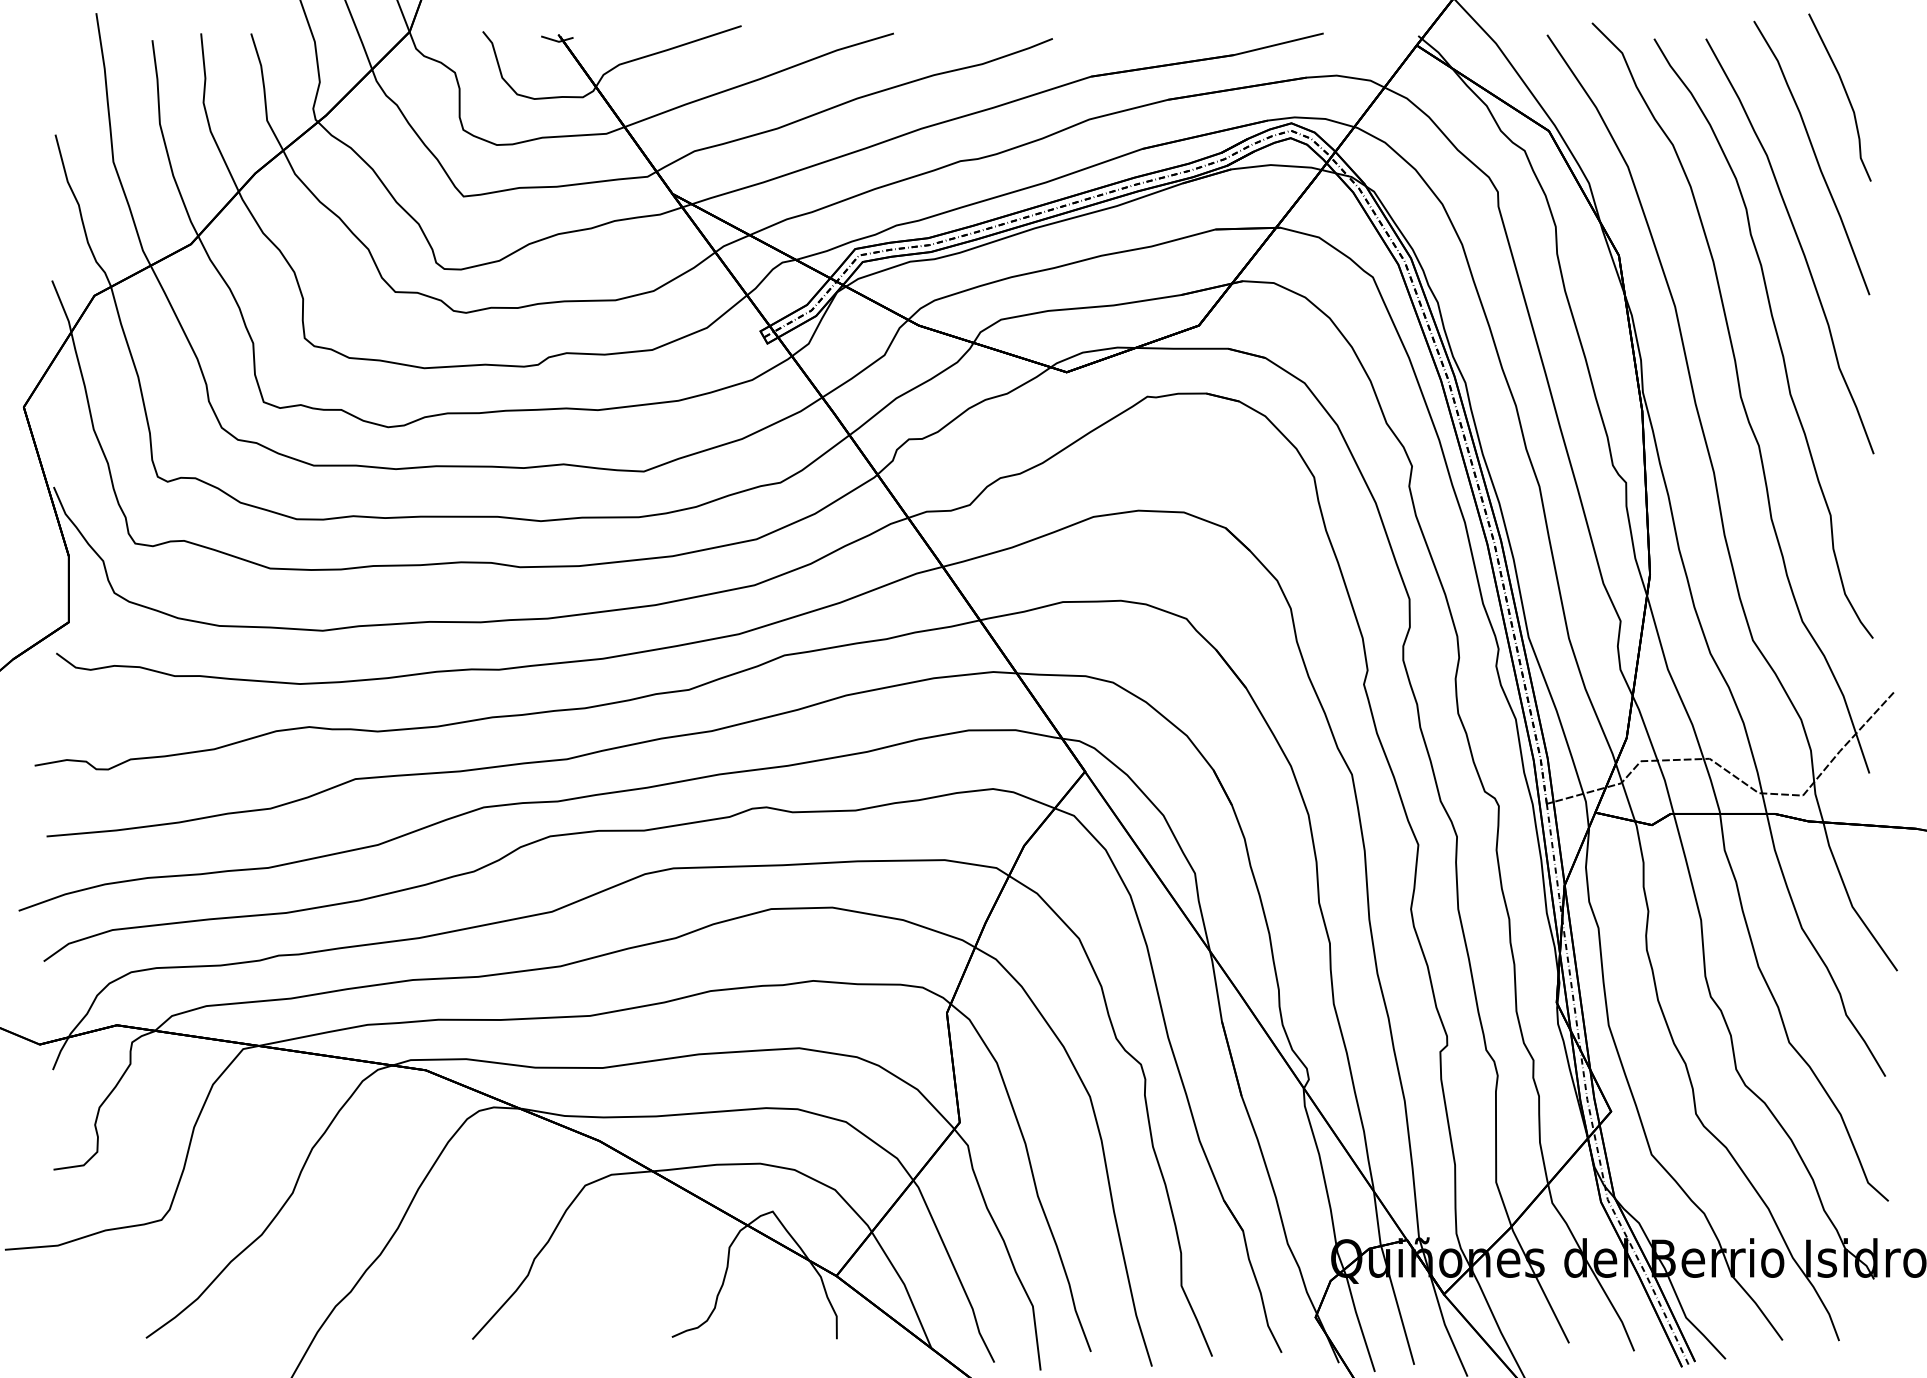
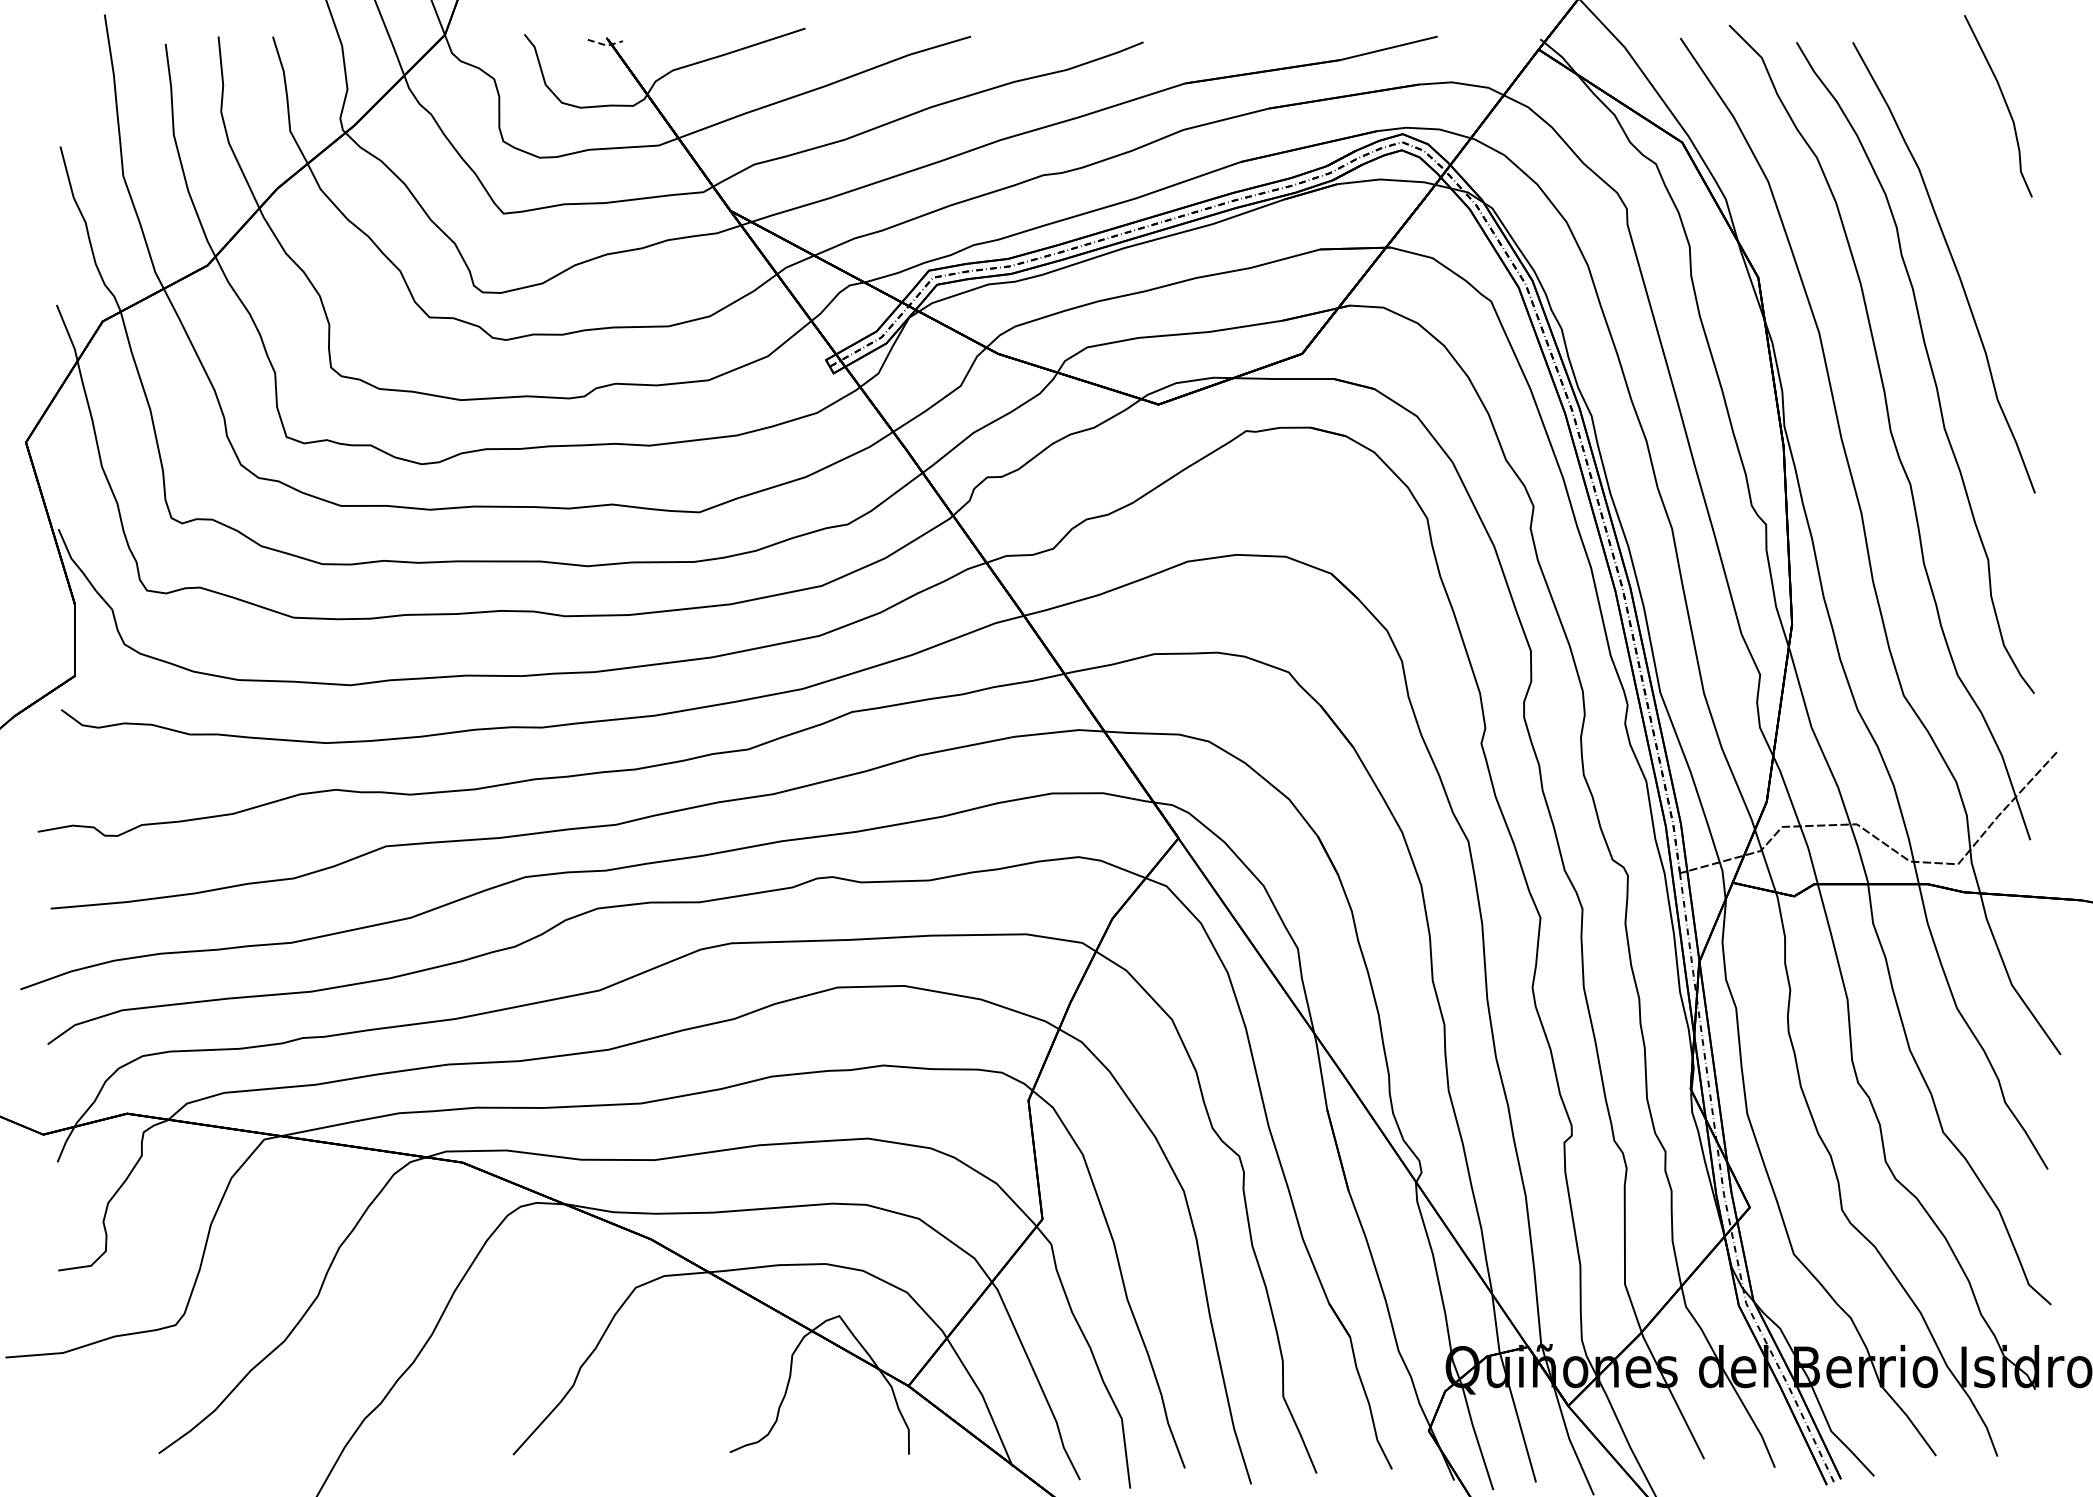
line: (558, 41) -> (606, 45), solid -> dashed
curve: (1814, 155) -> (1970, 169), removed

